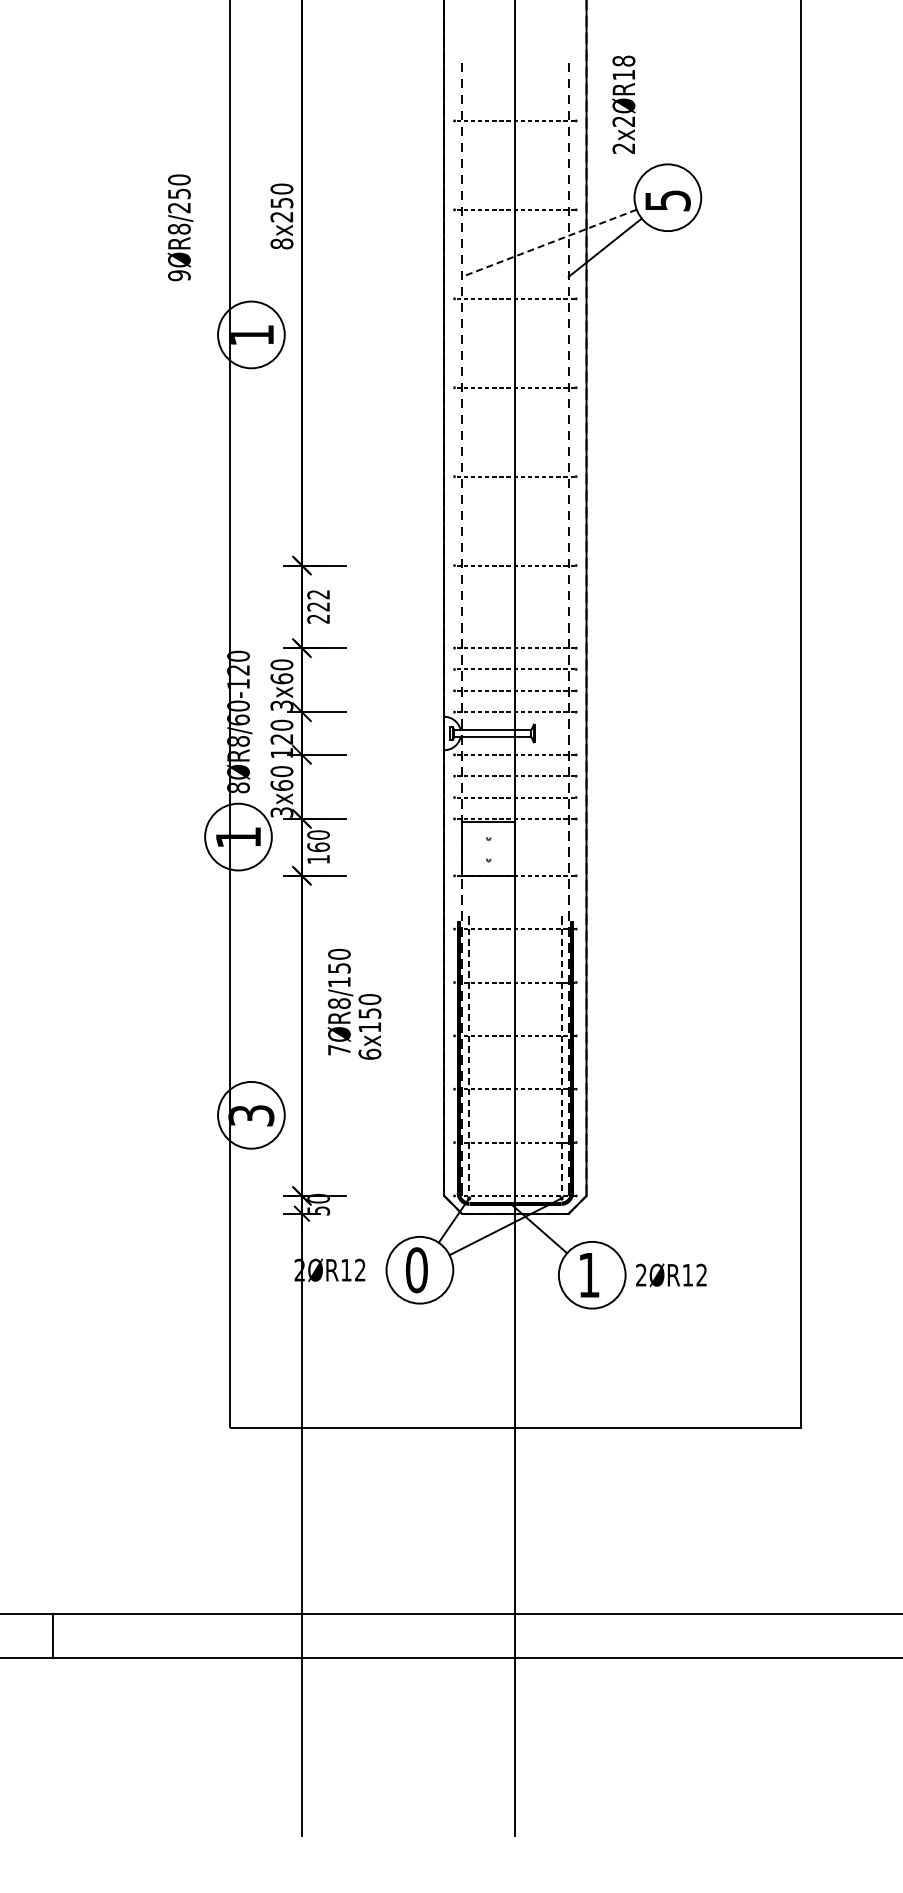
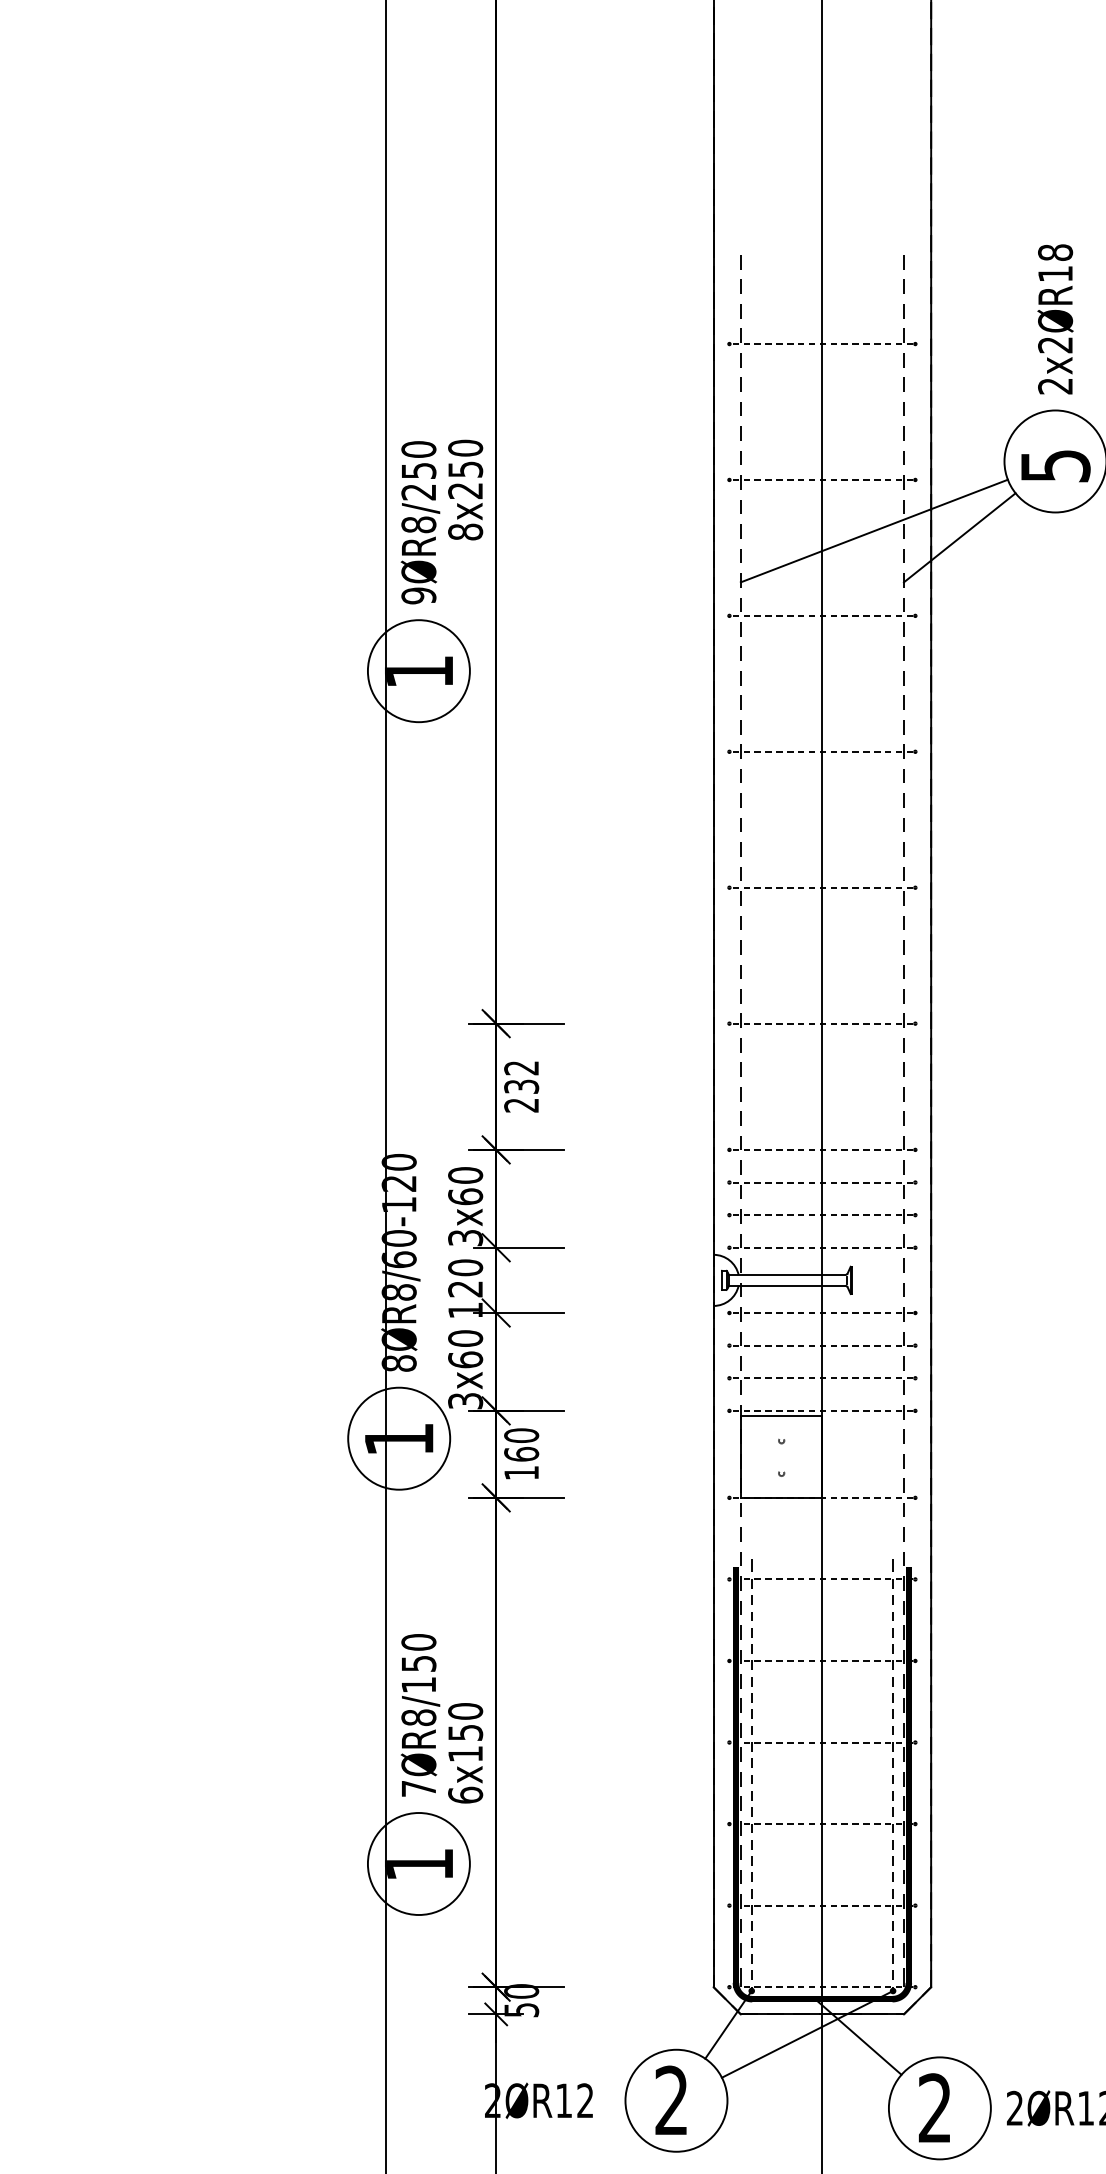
text: (623, 104) -> (1054, 318), moved
text: (180, 227) -> (420, 522), moved
line: (549, 243) -> (874, 531), dashed -> solid
text: (318, 606) -> (521, 1086), 222 -> 232
text: (354, 1003) -> (441, 1717), moved
text: (251, 1115) -> (419, 1864), 3 -> 1
text: (416, 1270) -> (671, 2101), 0 -> 2
text: (588, 1274) -> (934, 2107), 1 -> 2

